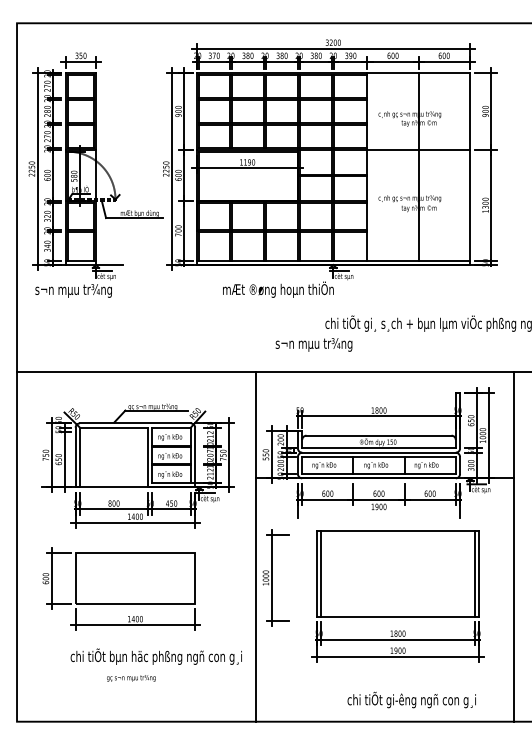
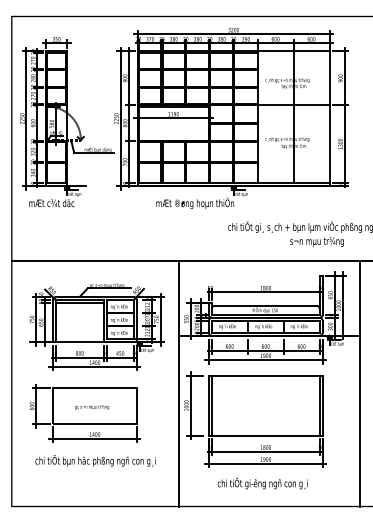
text: (73, 290) -> (51, 203), s¬n mµu tr¾ng -> mÆt c¾t däc
text: (313, 344) -> (316, 241), moved
line: (113, 431) -> (79, 302), added
line: (378, 512) -> (265, 359), added
part: (397, 596) -> (265, 421), moved
text: (155, 656) -> (94, 460), moved
text: (131, 678) -> (92, 407), moved
text: (411, 699) -> (262, 483), moved

